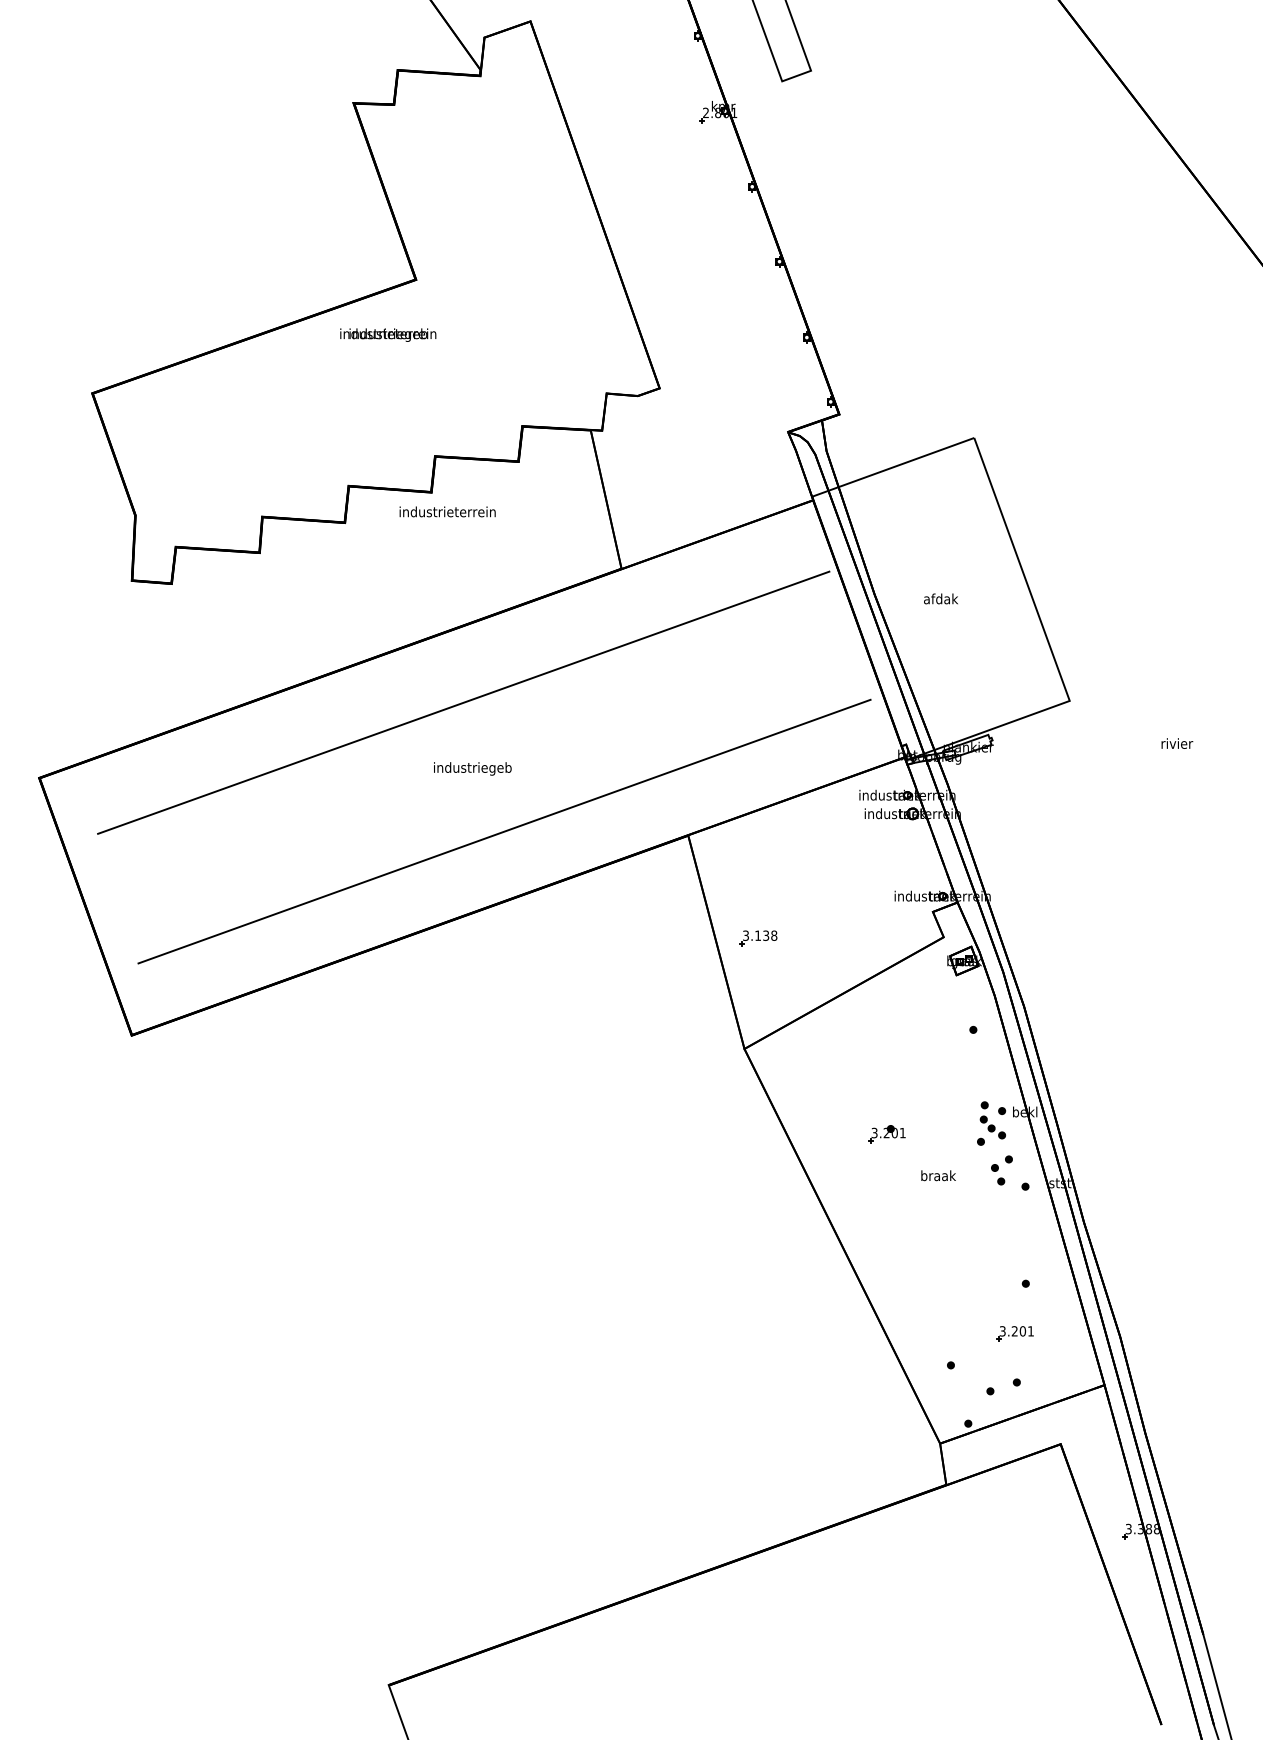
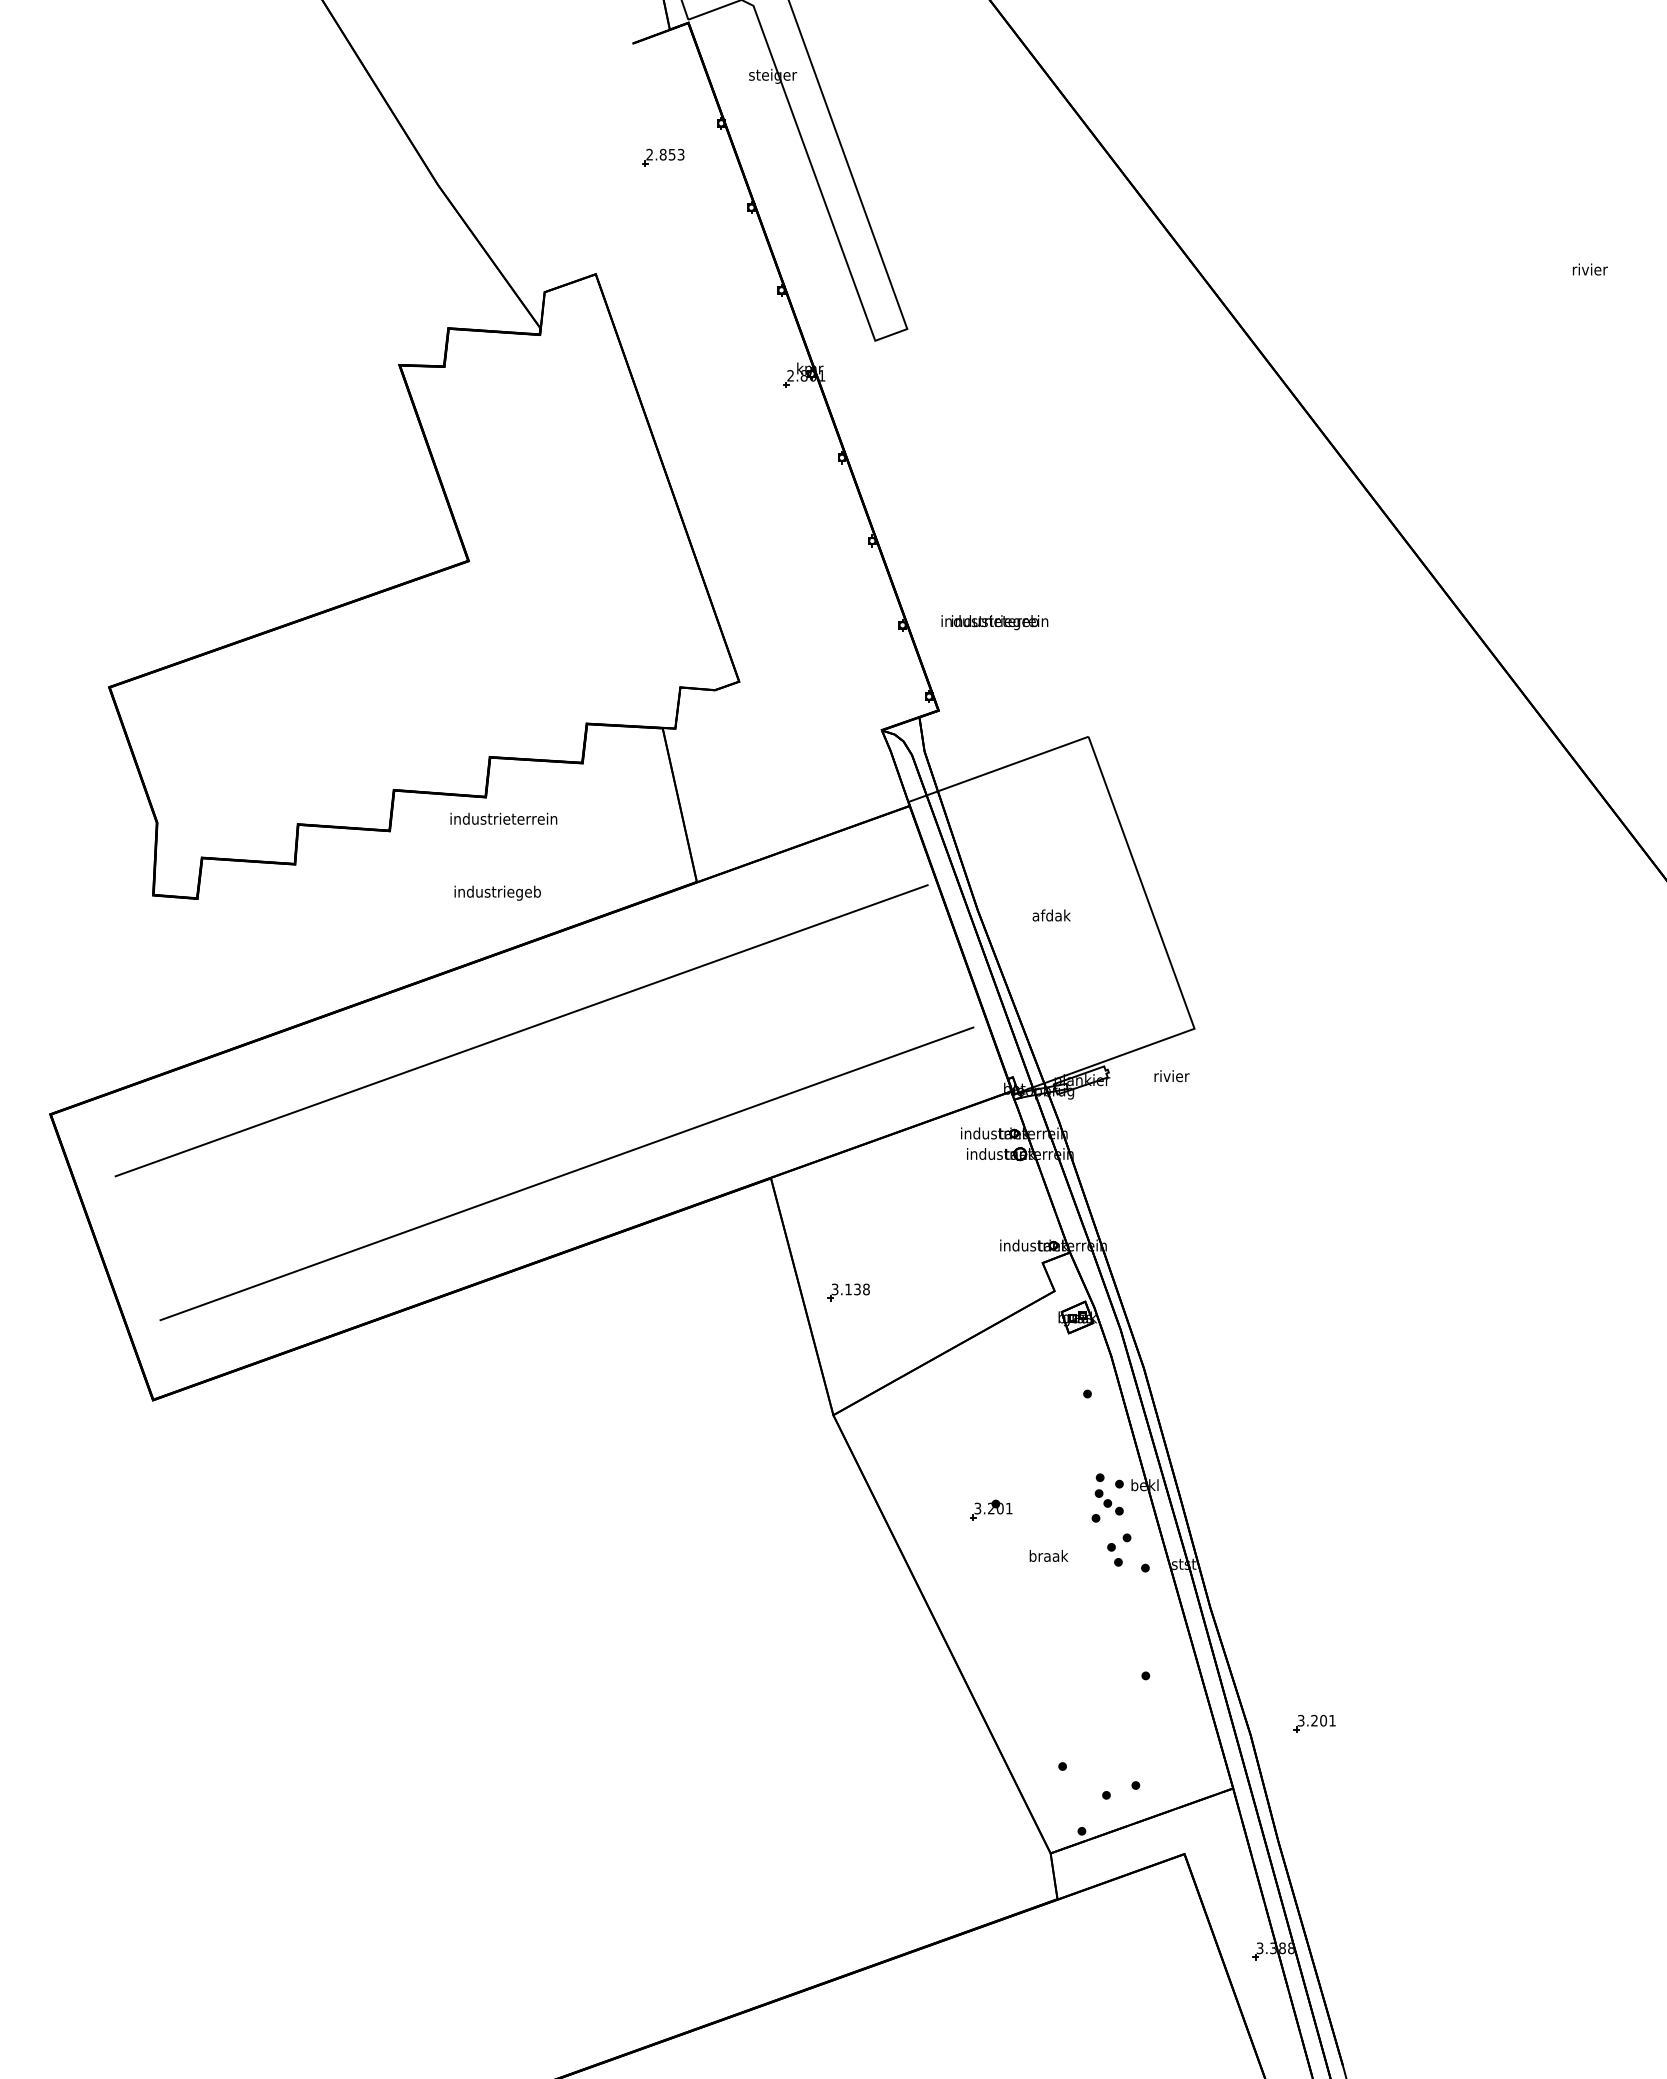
text: (387, 335) -> (994, 622), moved
text: (1176, 743) -> (1171, 1076), moved
text: (472, 768) -> (497, 892), moved
part: (1014, 1333) -> (1314, 1723), moved

